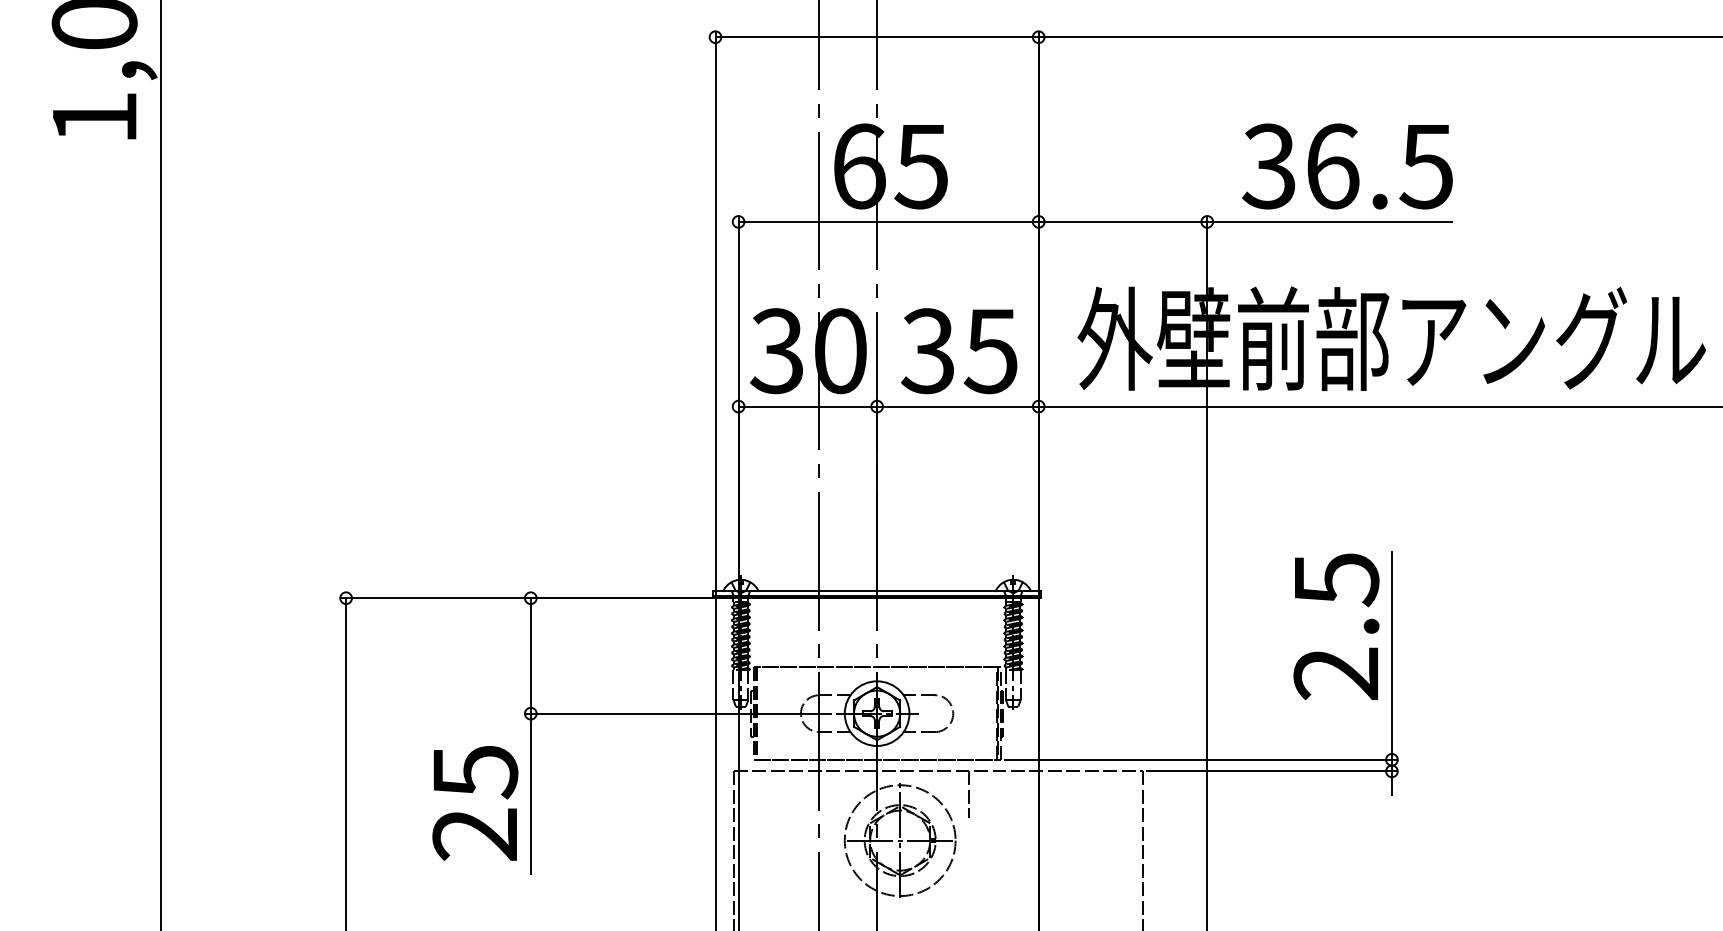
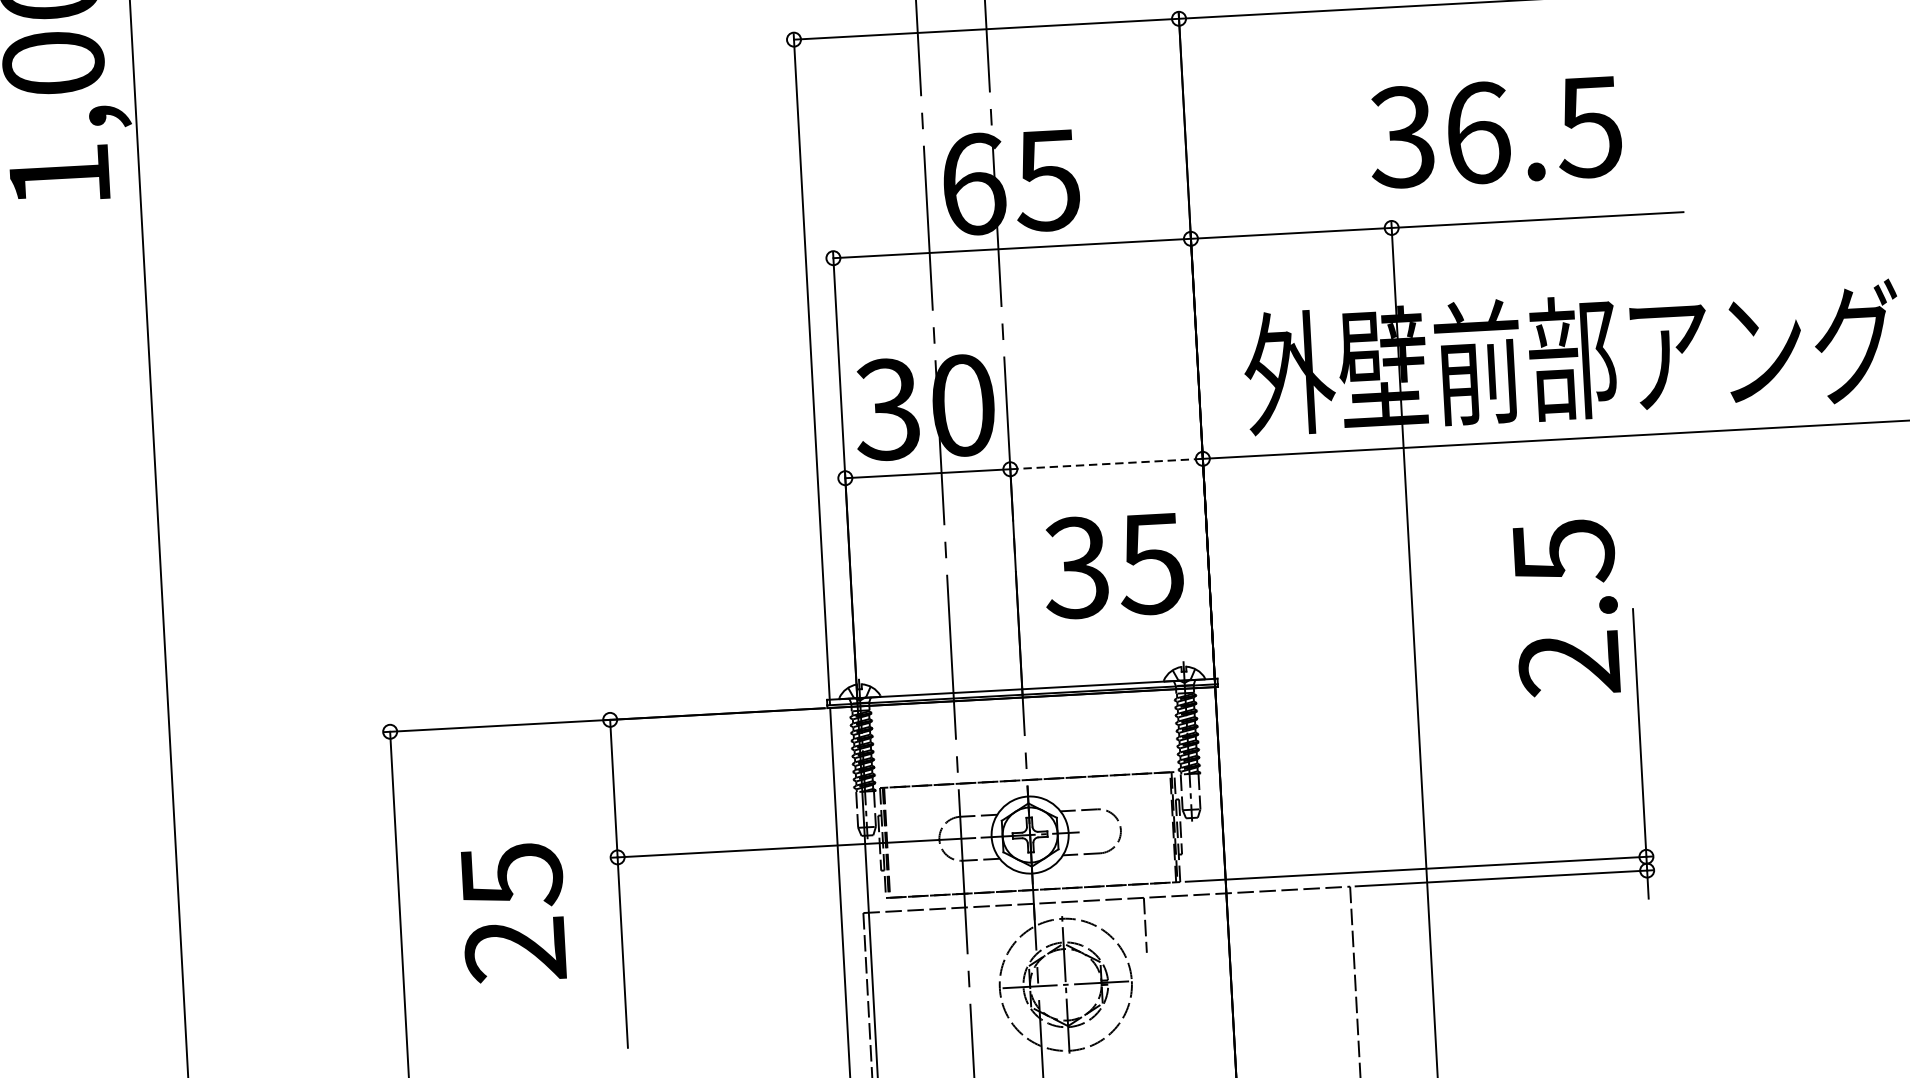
text: (1347, 166) -> (1495, 132), moved
text: (959, 351) -> (1114, 566), moved
line: (957, 406) -> (1106, 463), solid -> dashed
text: (1336, 626) -> (1566, 607), moved
text: (475, 803) -> (513, 912), moved

